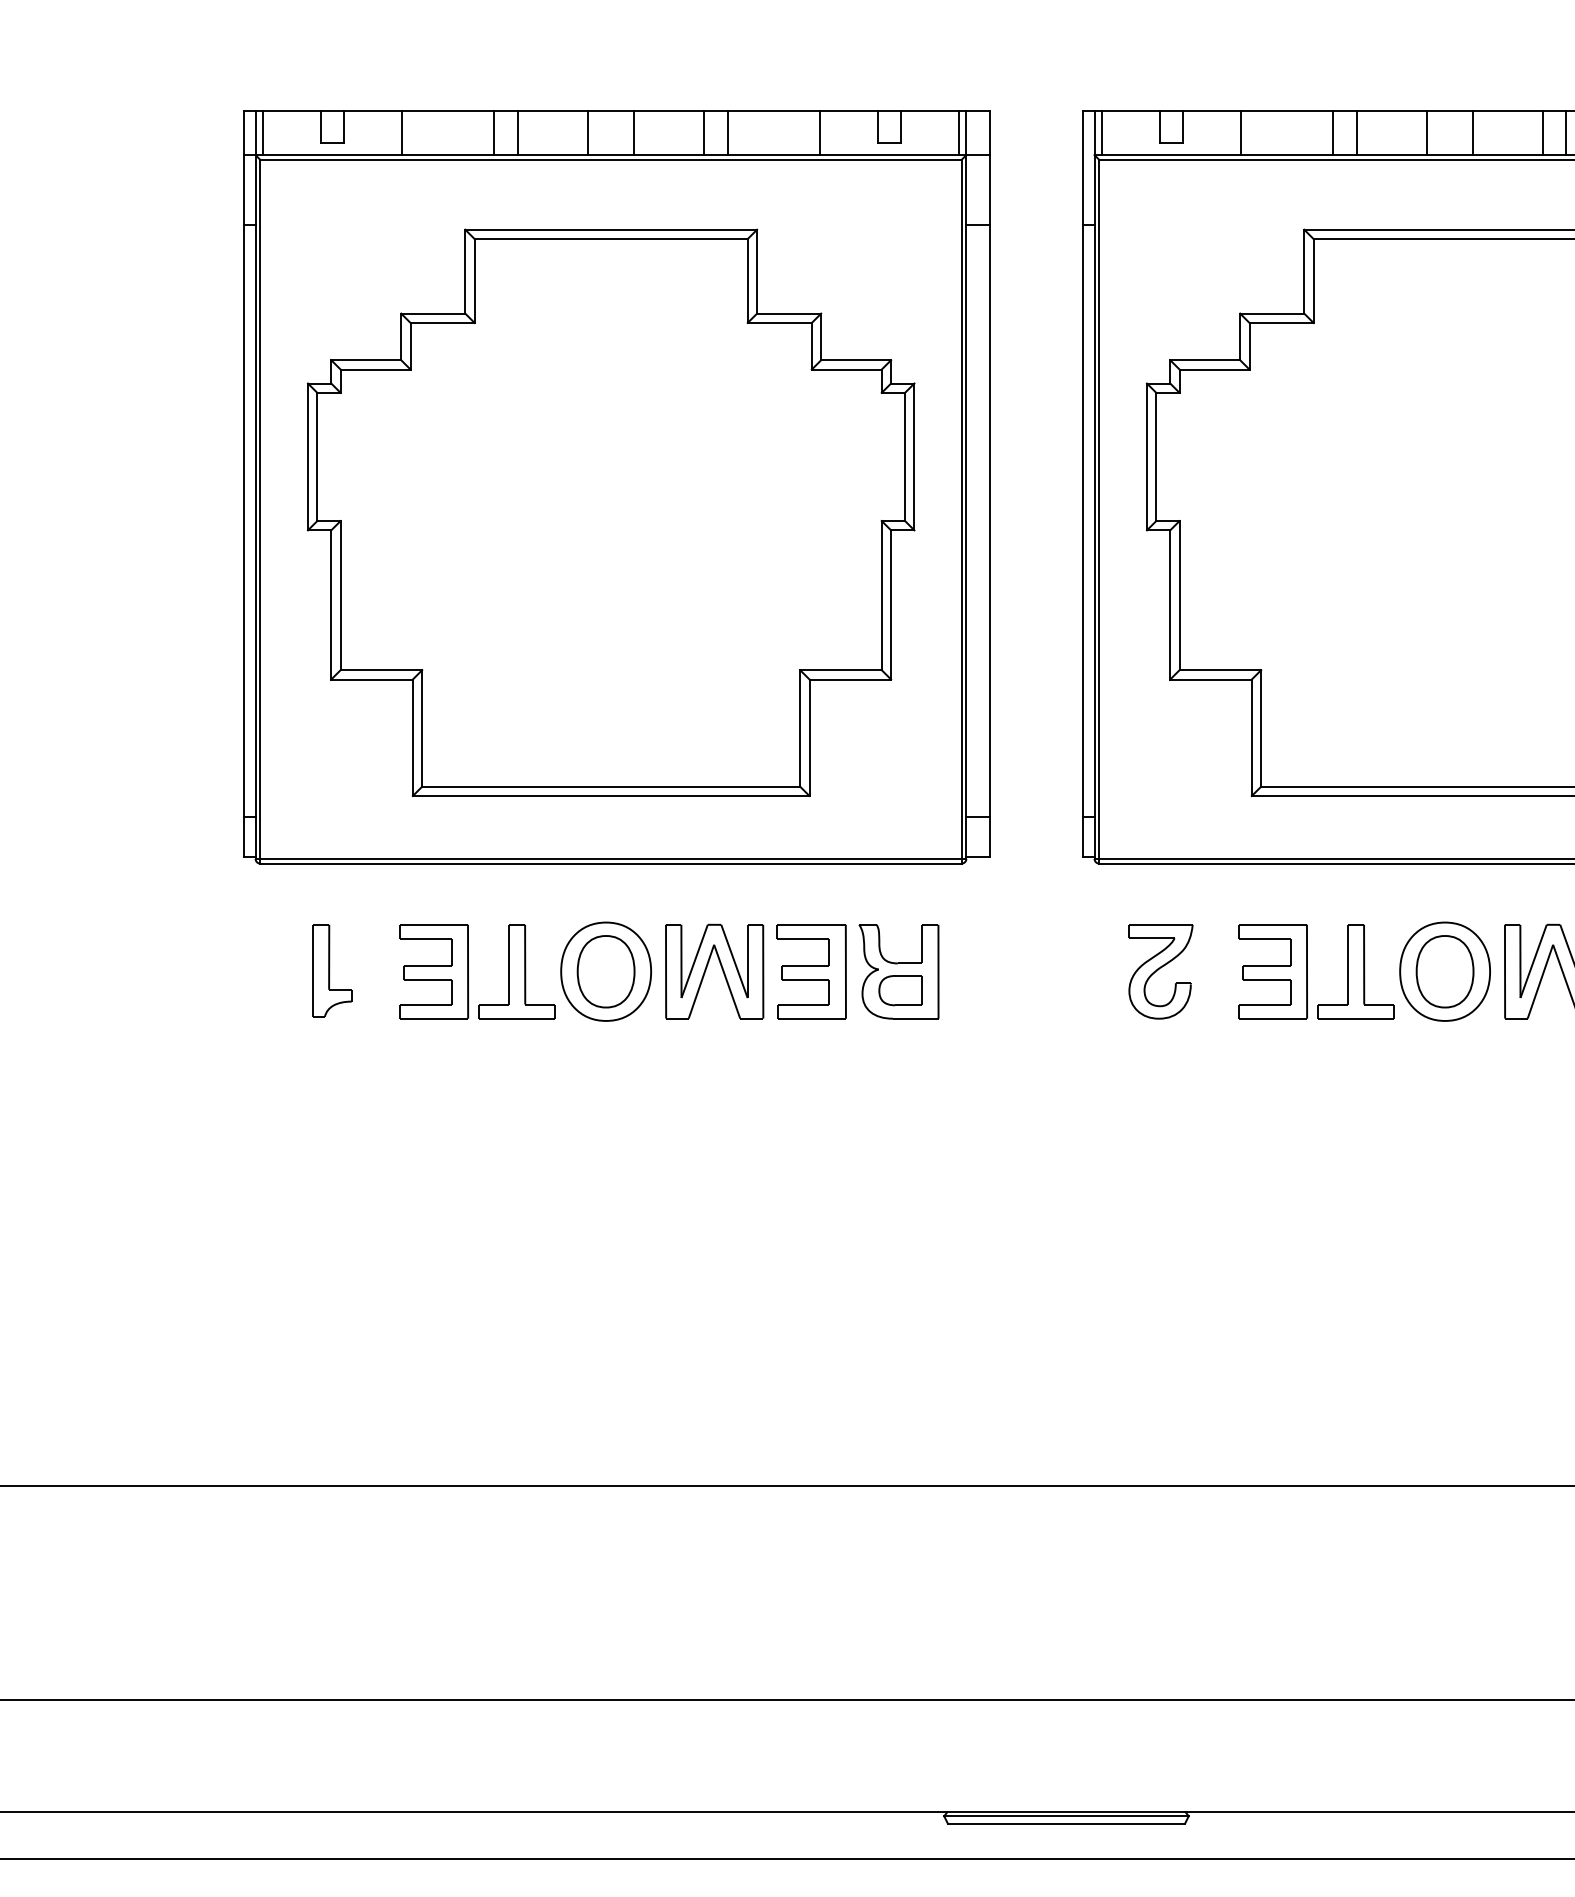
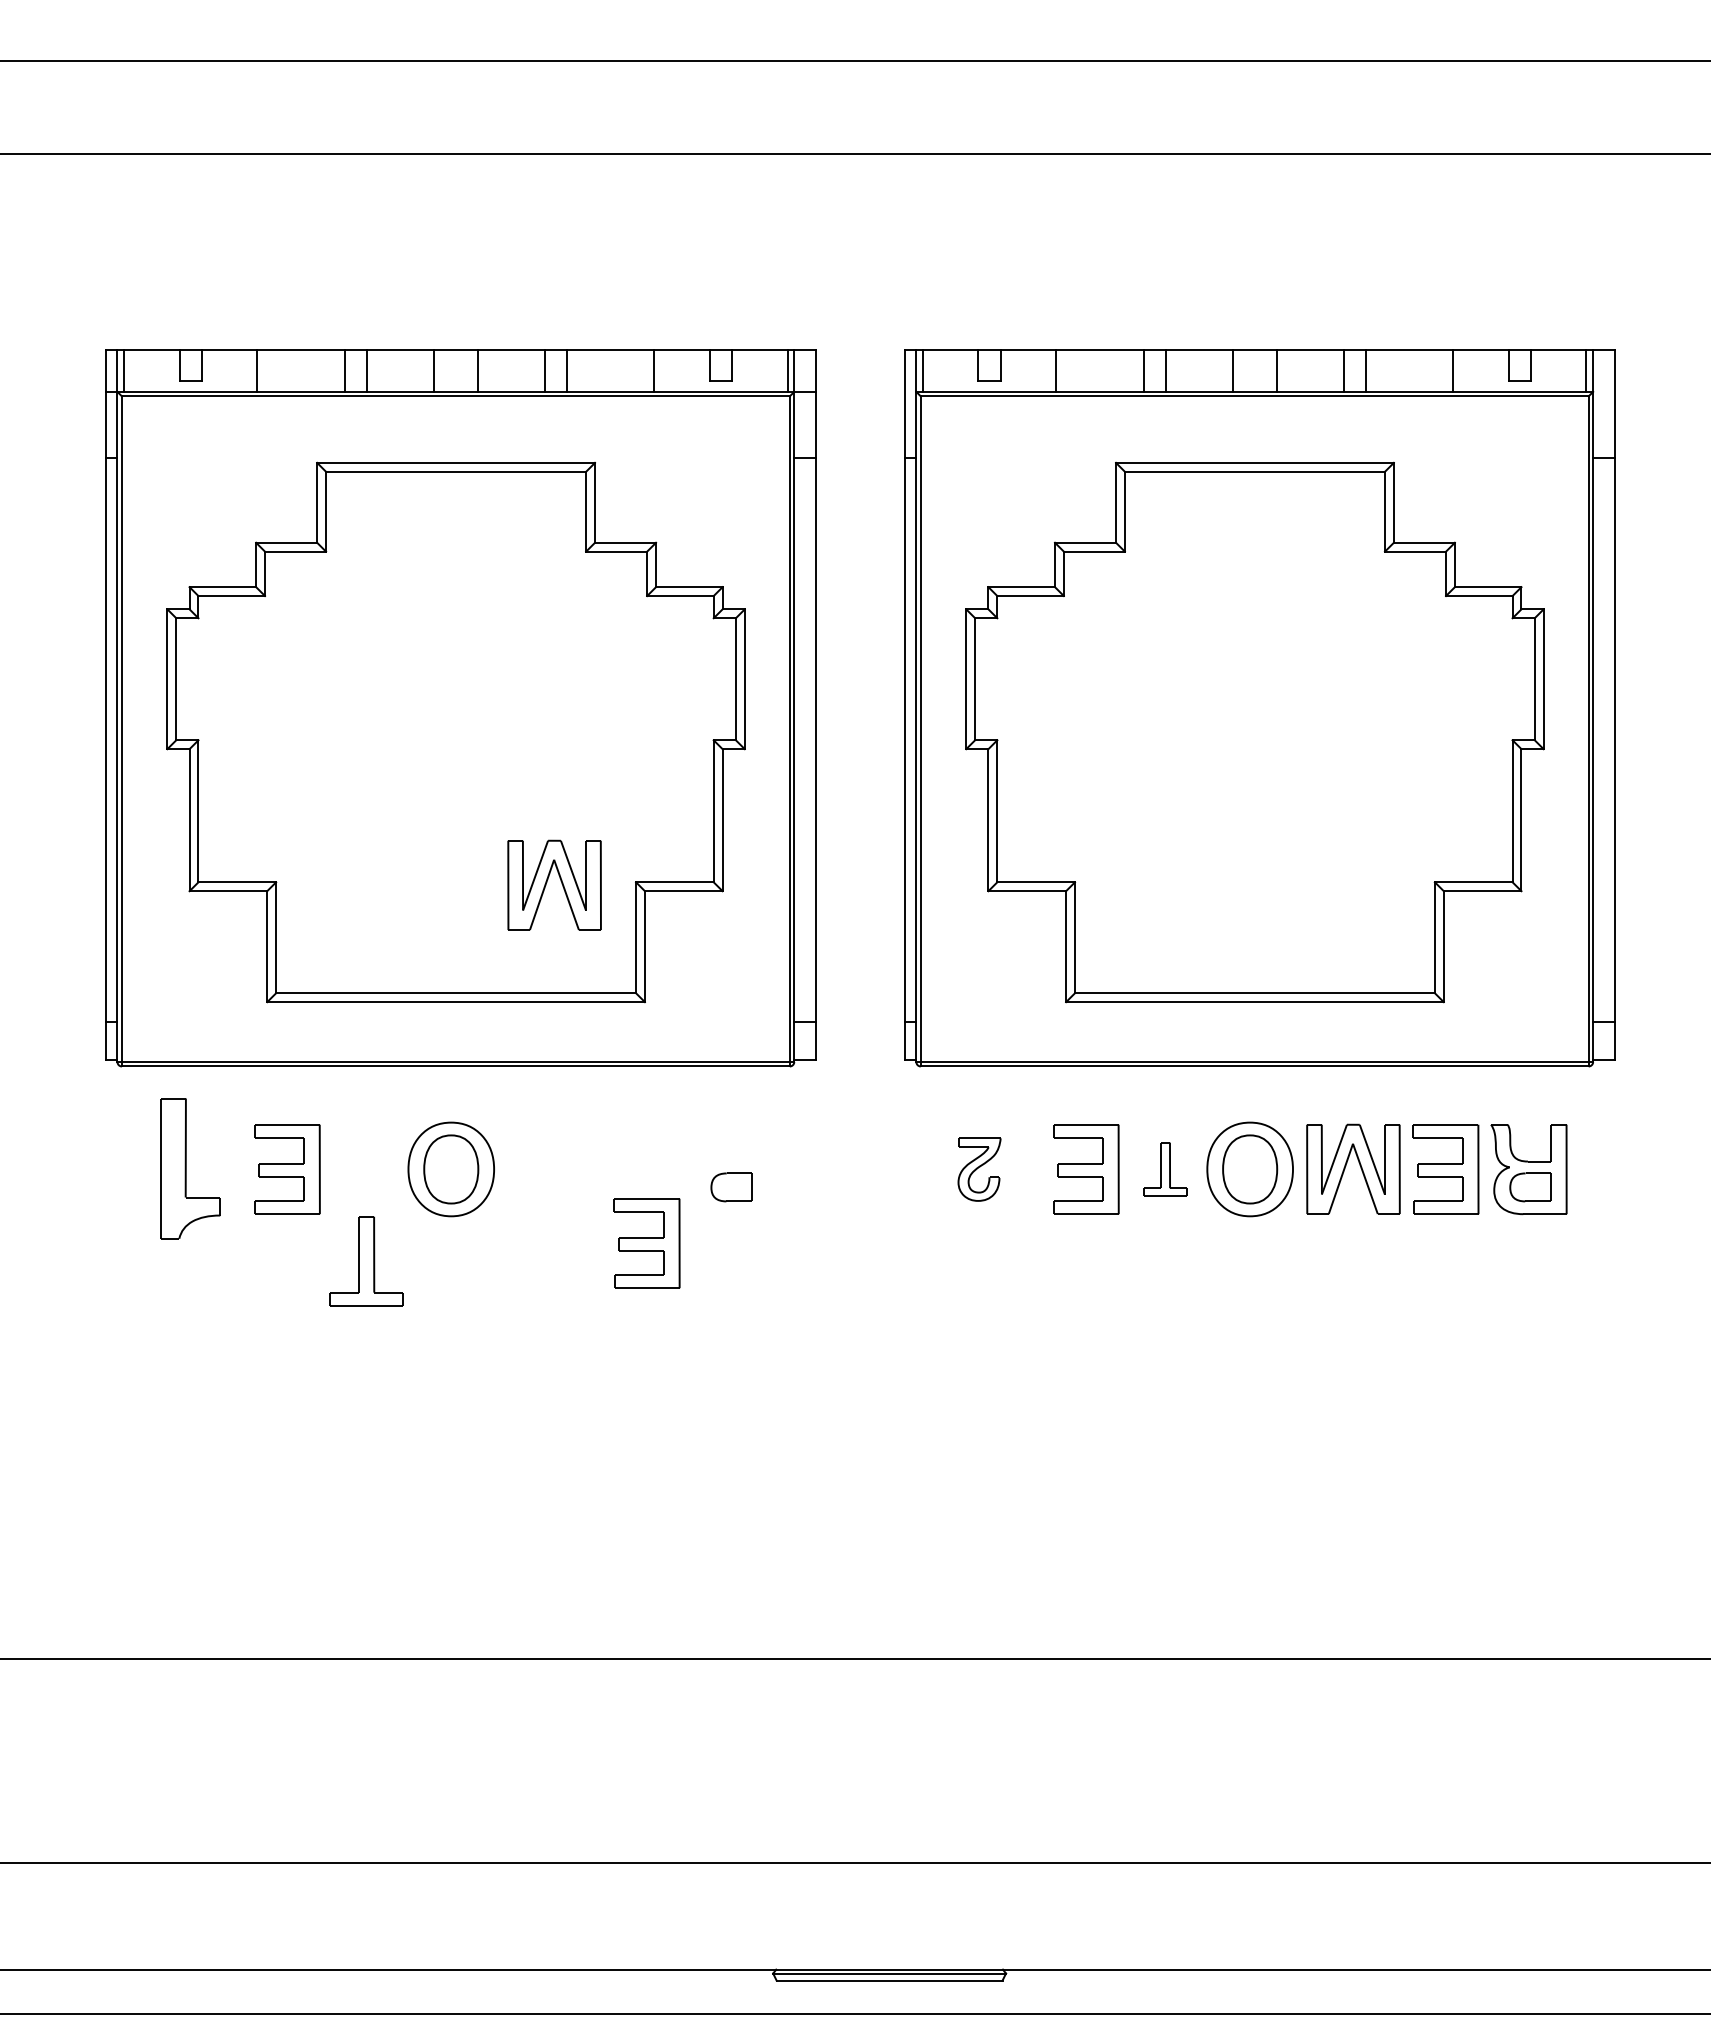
part: (720, 967) -> (560, 881), moved
part: (332, 970) -> (190, 1168), size x1.6
part: (517, 971) -> (366, 1261), moved
part: (811, 971) -> (646, 1243), moved
part: (898, 971) -> (729, 1169), removed
part: (1160, 971) -> (979, 1169), size x0.7
part: (1356, 971) -> (1165, 1169), size x0.6

